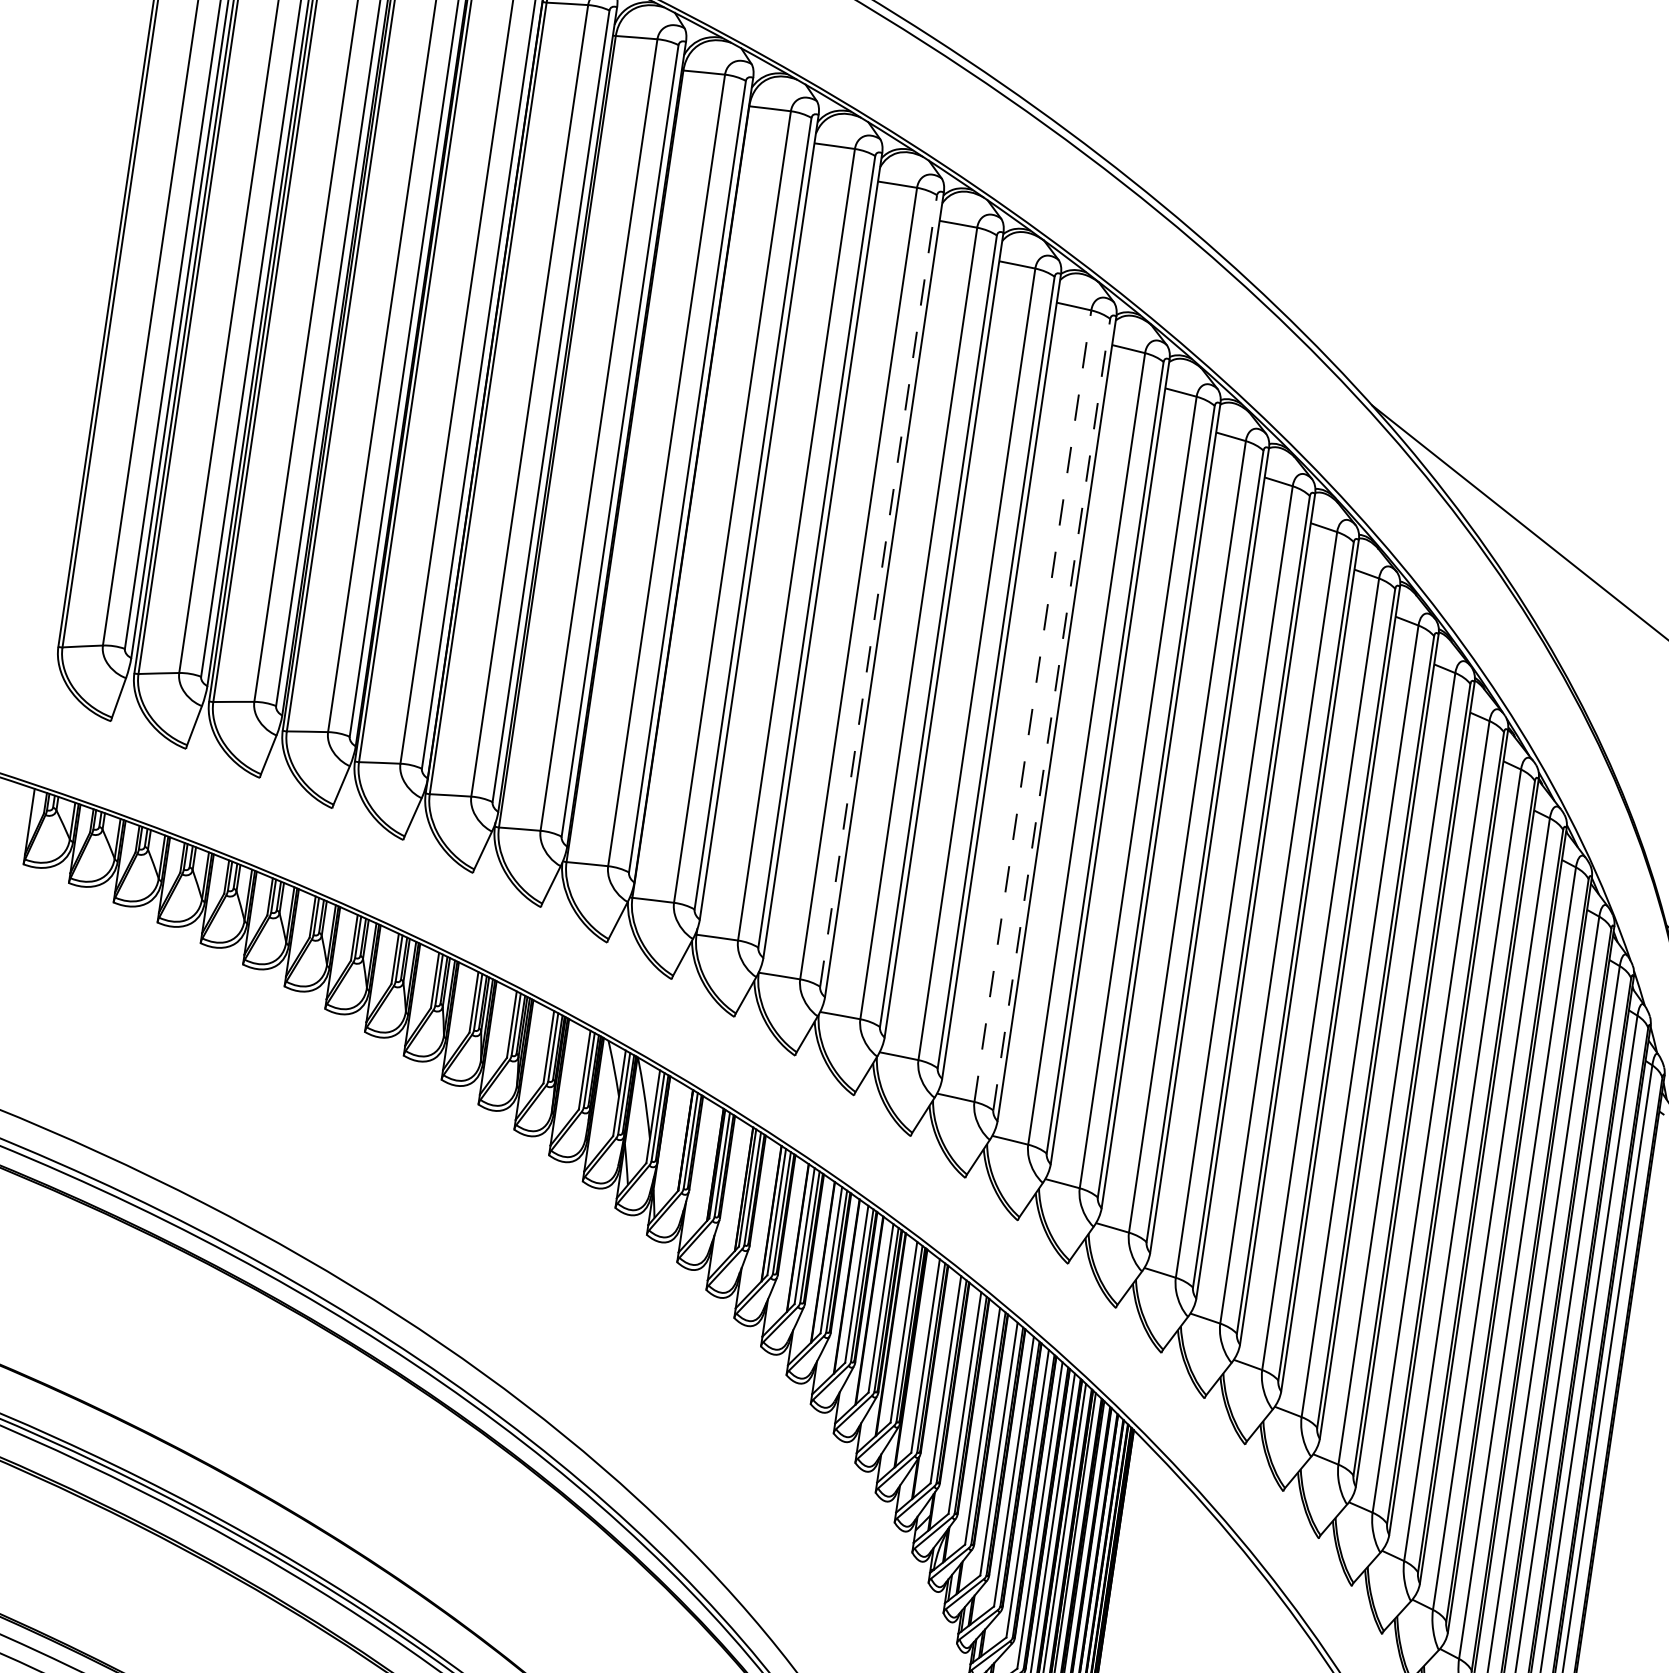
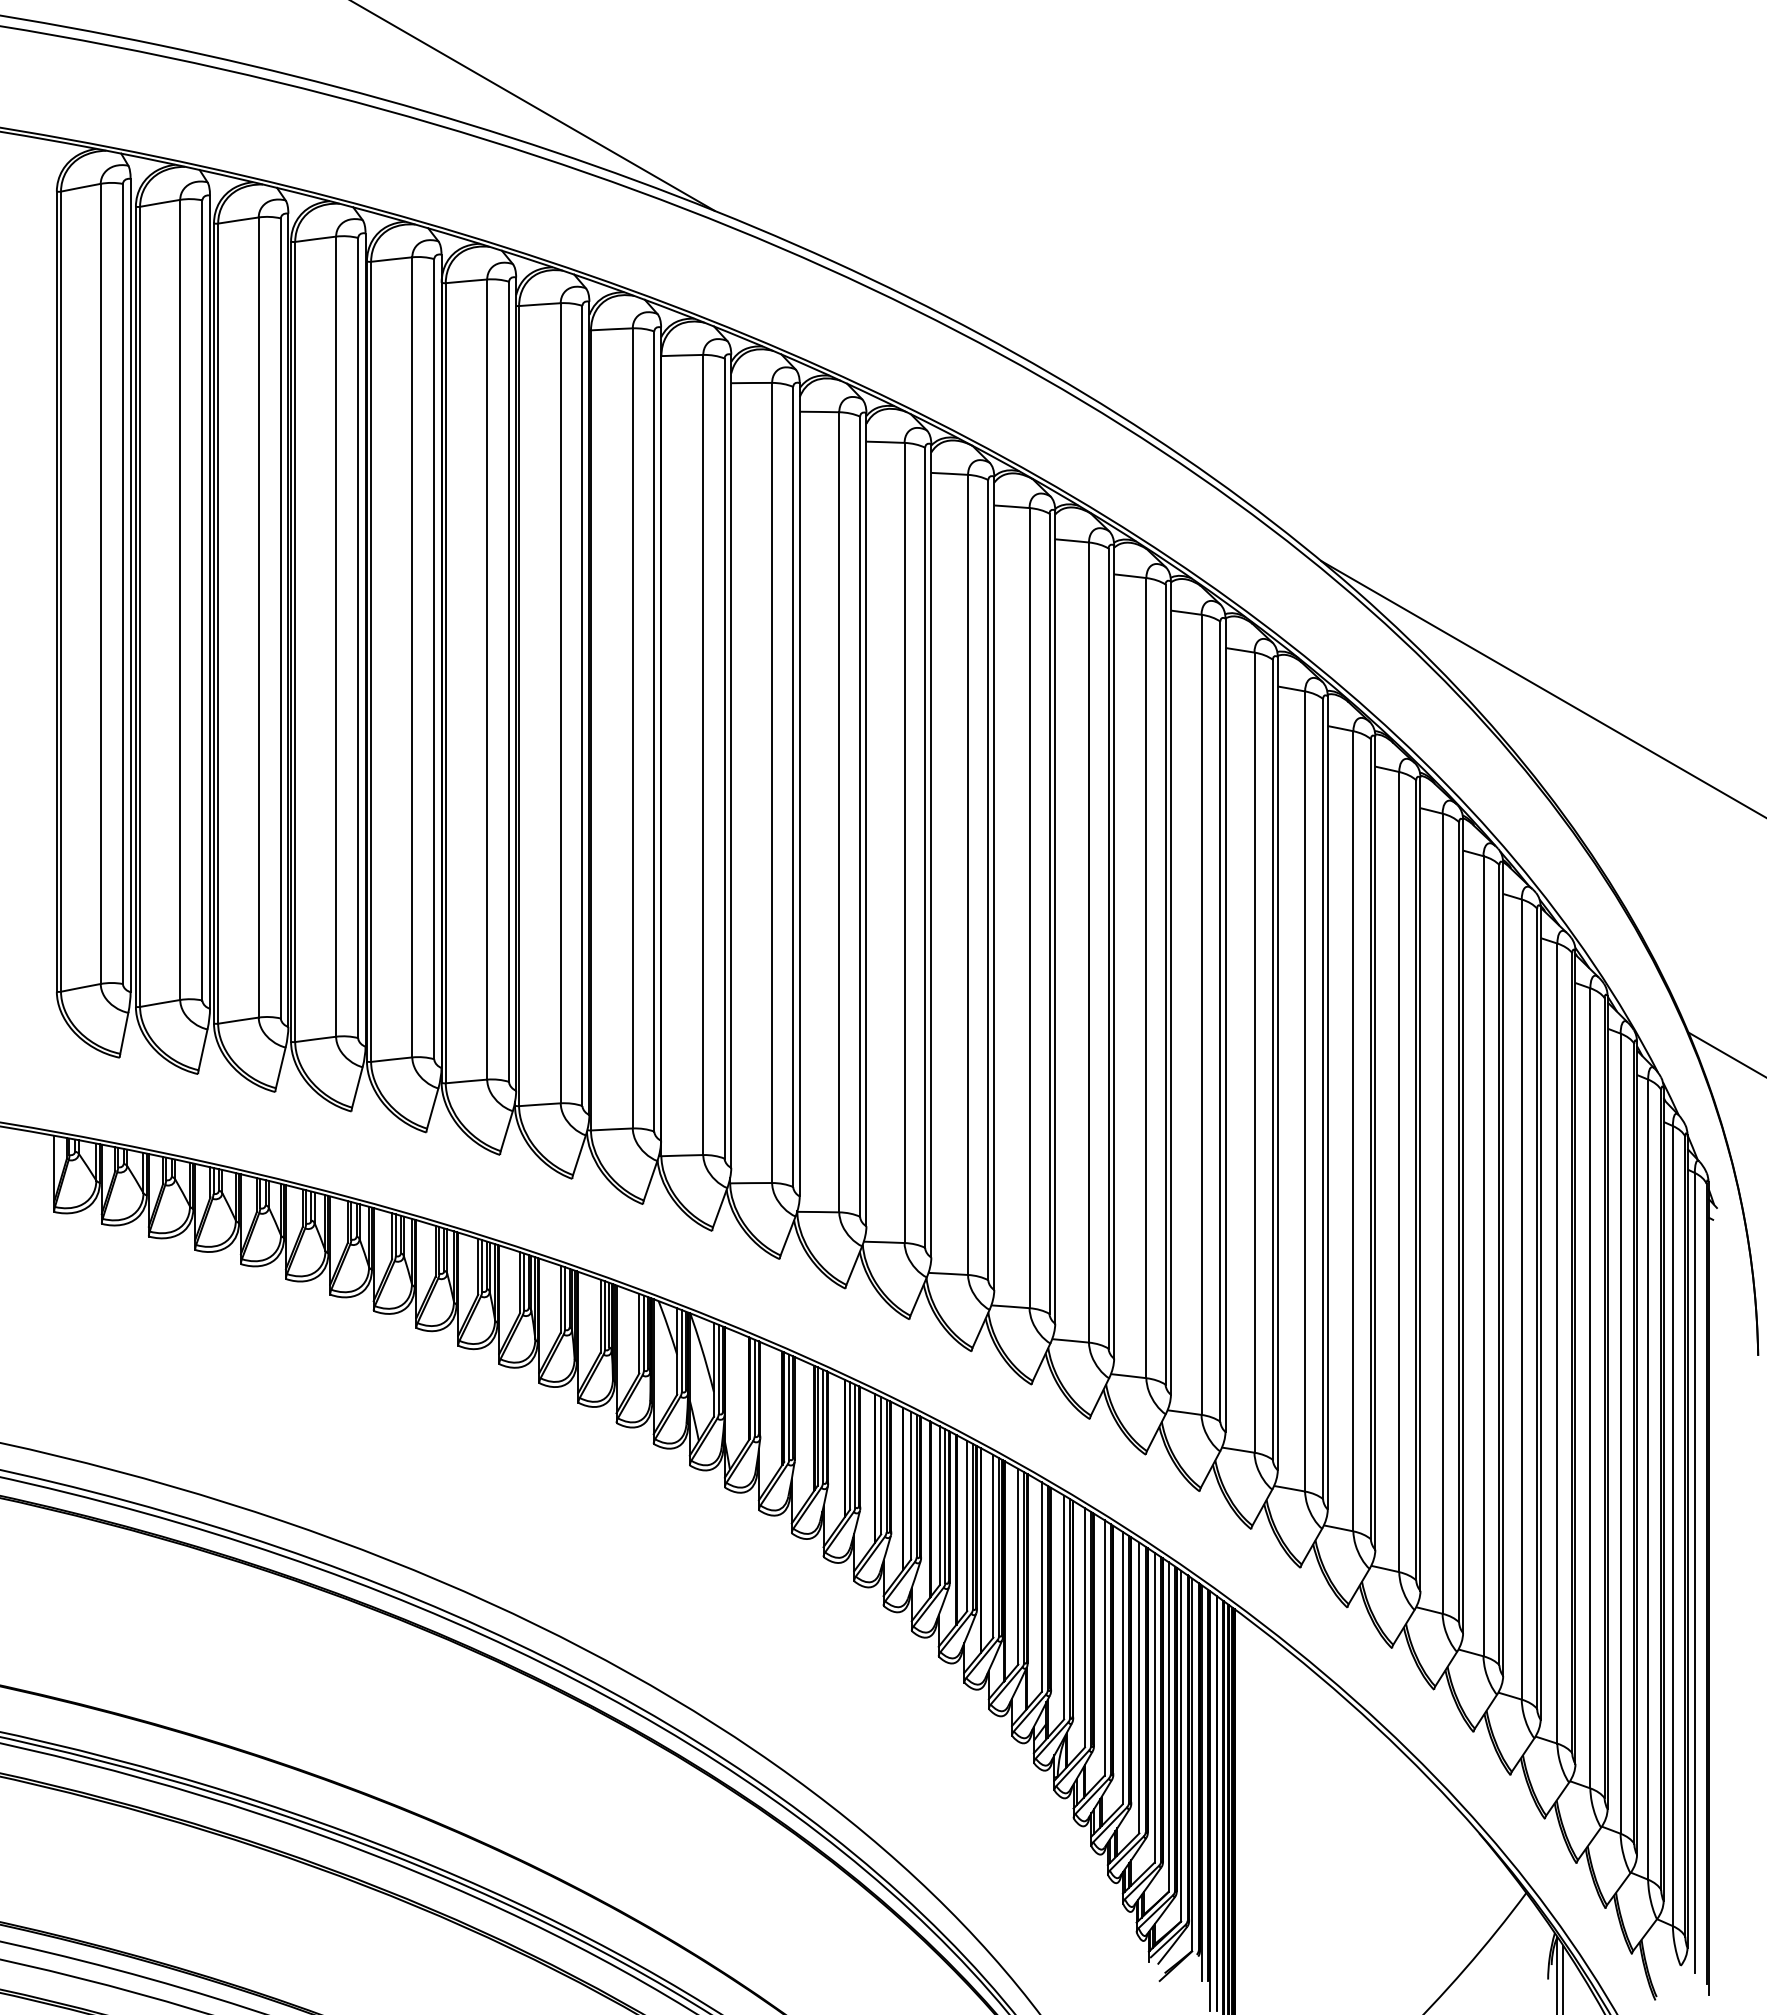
line: (879, 590) -> (860, 816), dashed -> solid
line: (1032, 705) -> (1029, 907), dashed -> solid
line: (1051, 714) -> (1049, 913), dashed -> solid

